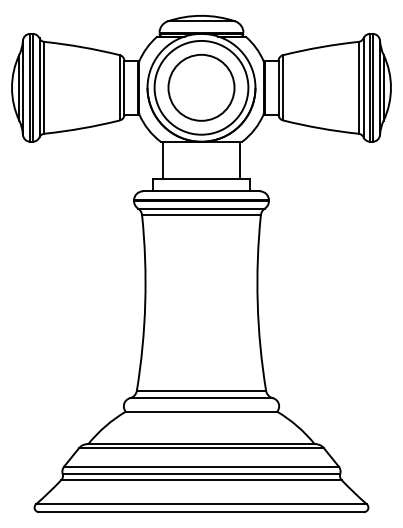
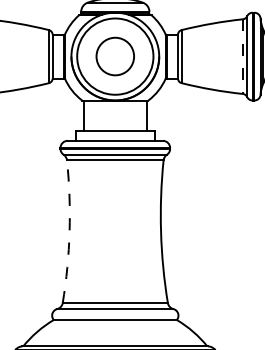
circle: (201, 87) -> (115, 56), size x0.7
line: (358, 87) -> (242, 56), solid -> dashed
arc: (145, 303) -> (69, 232), solid -> dashed

